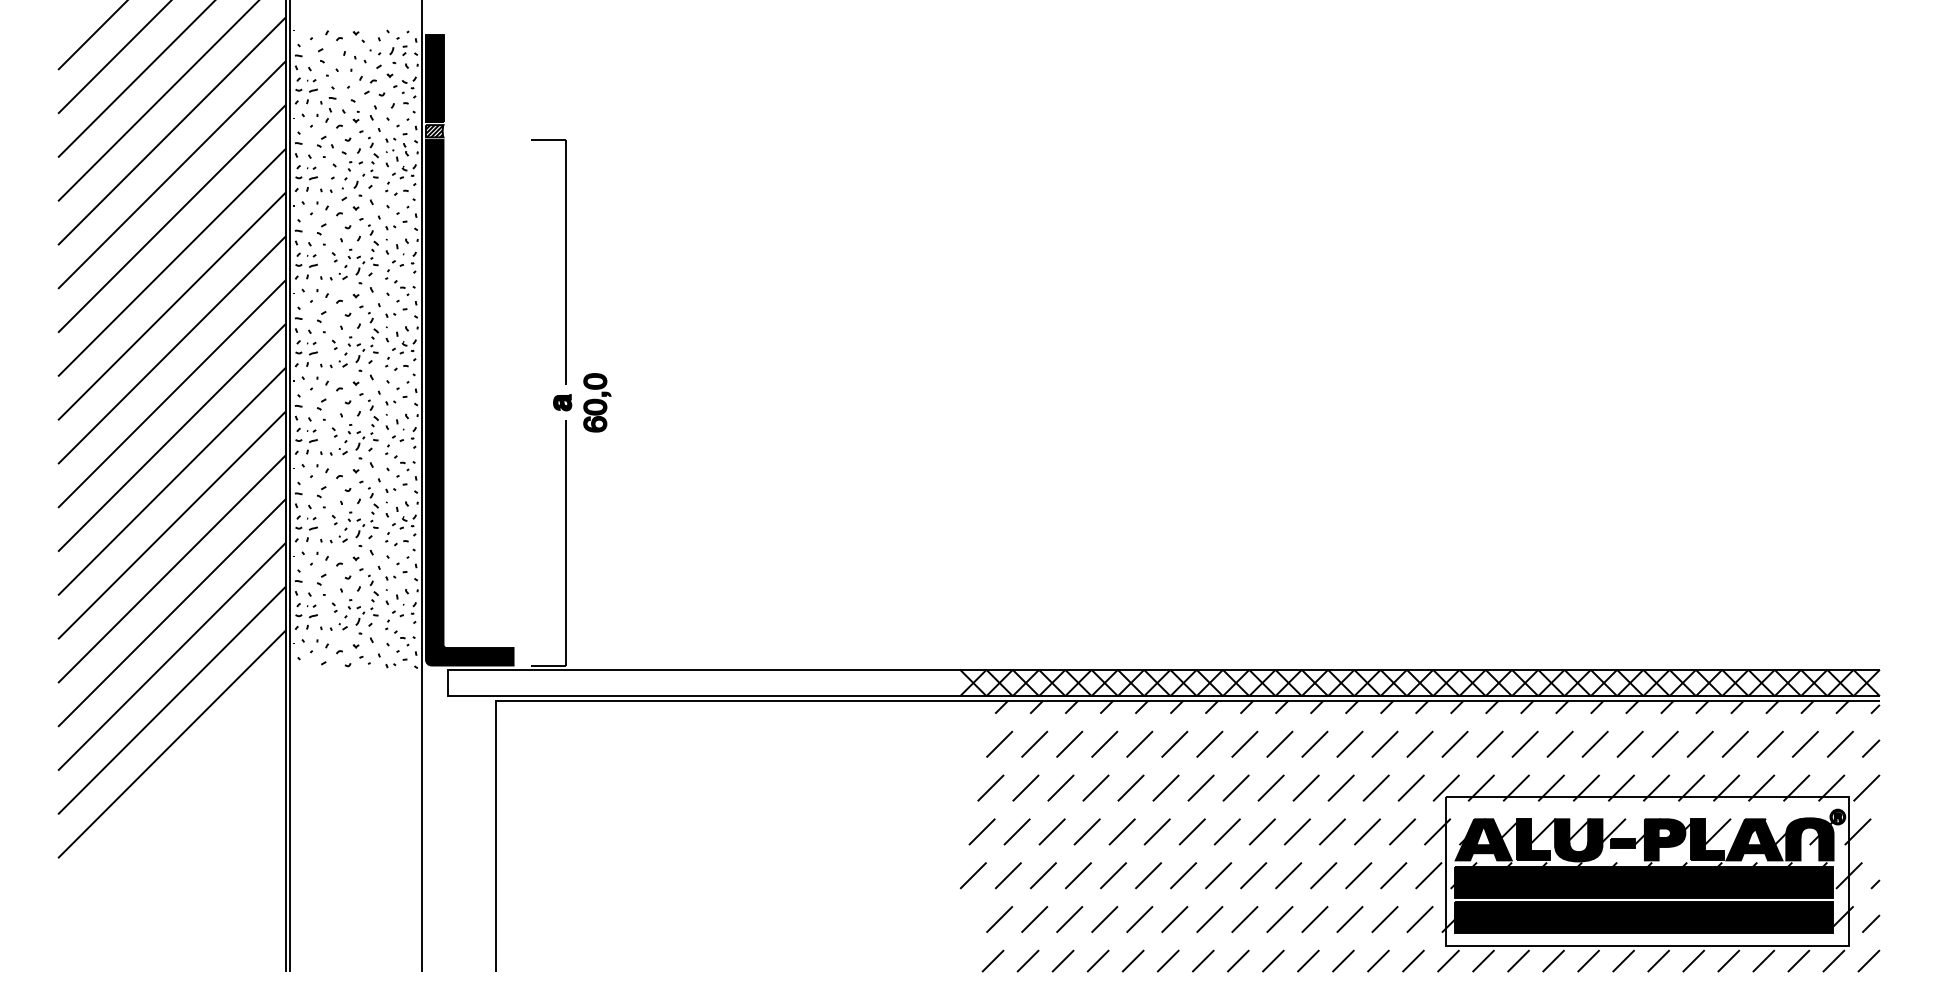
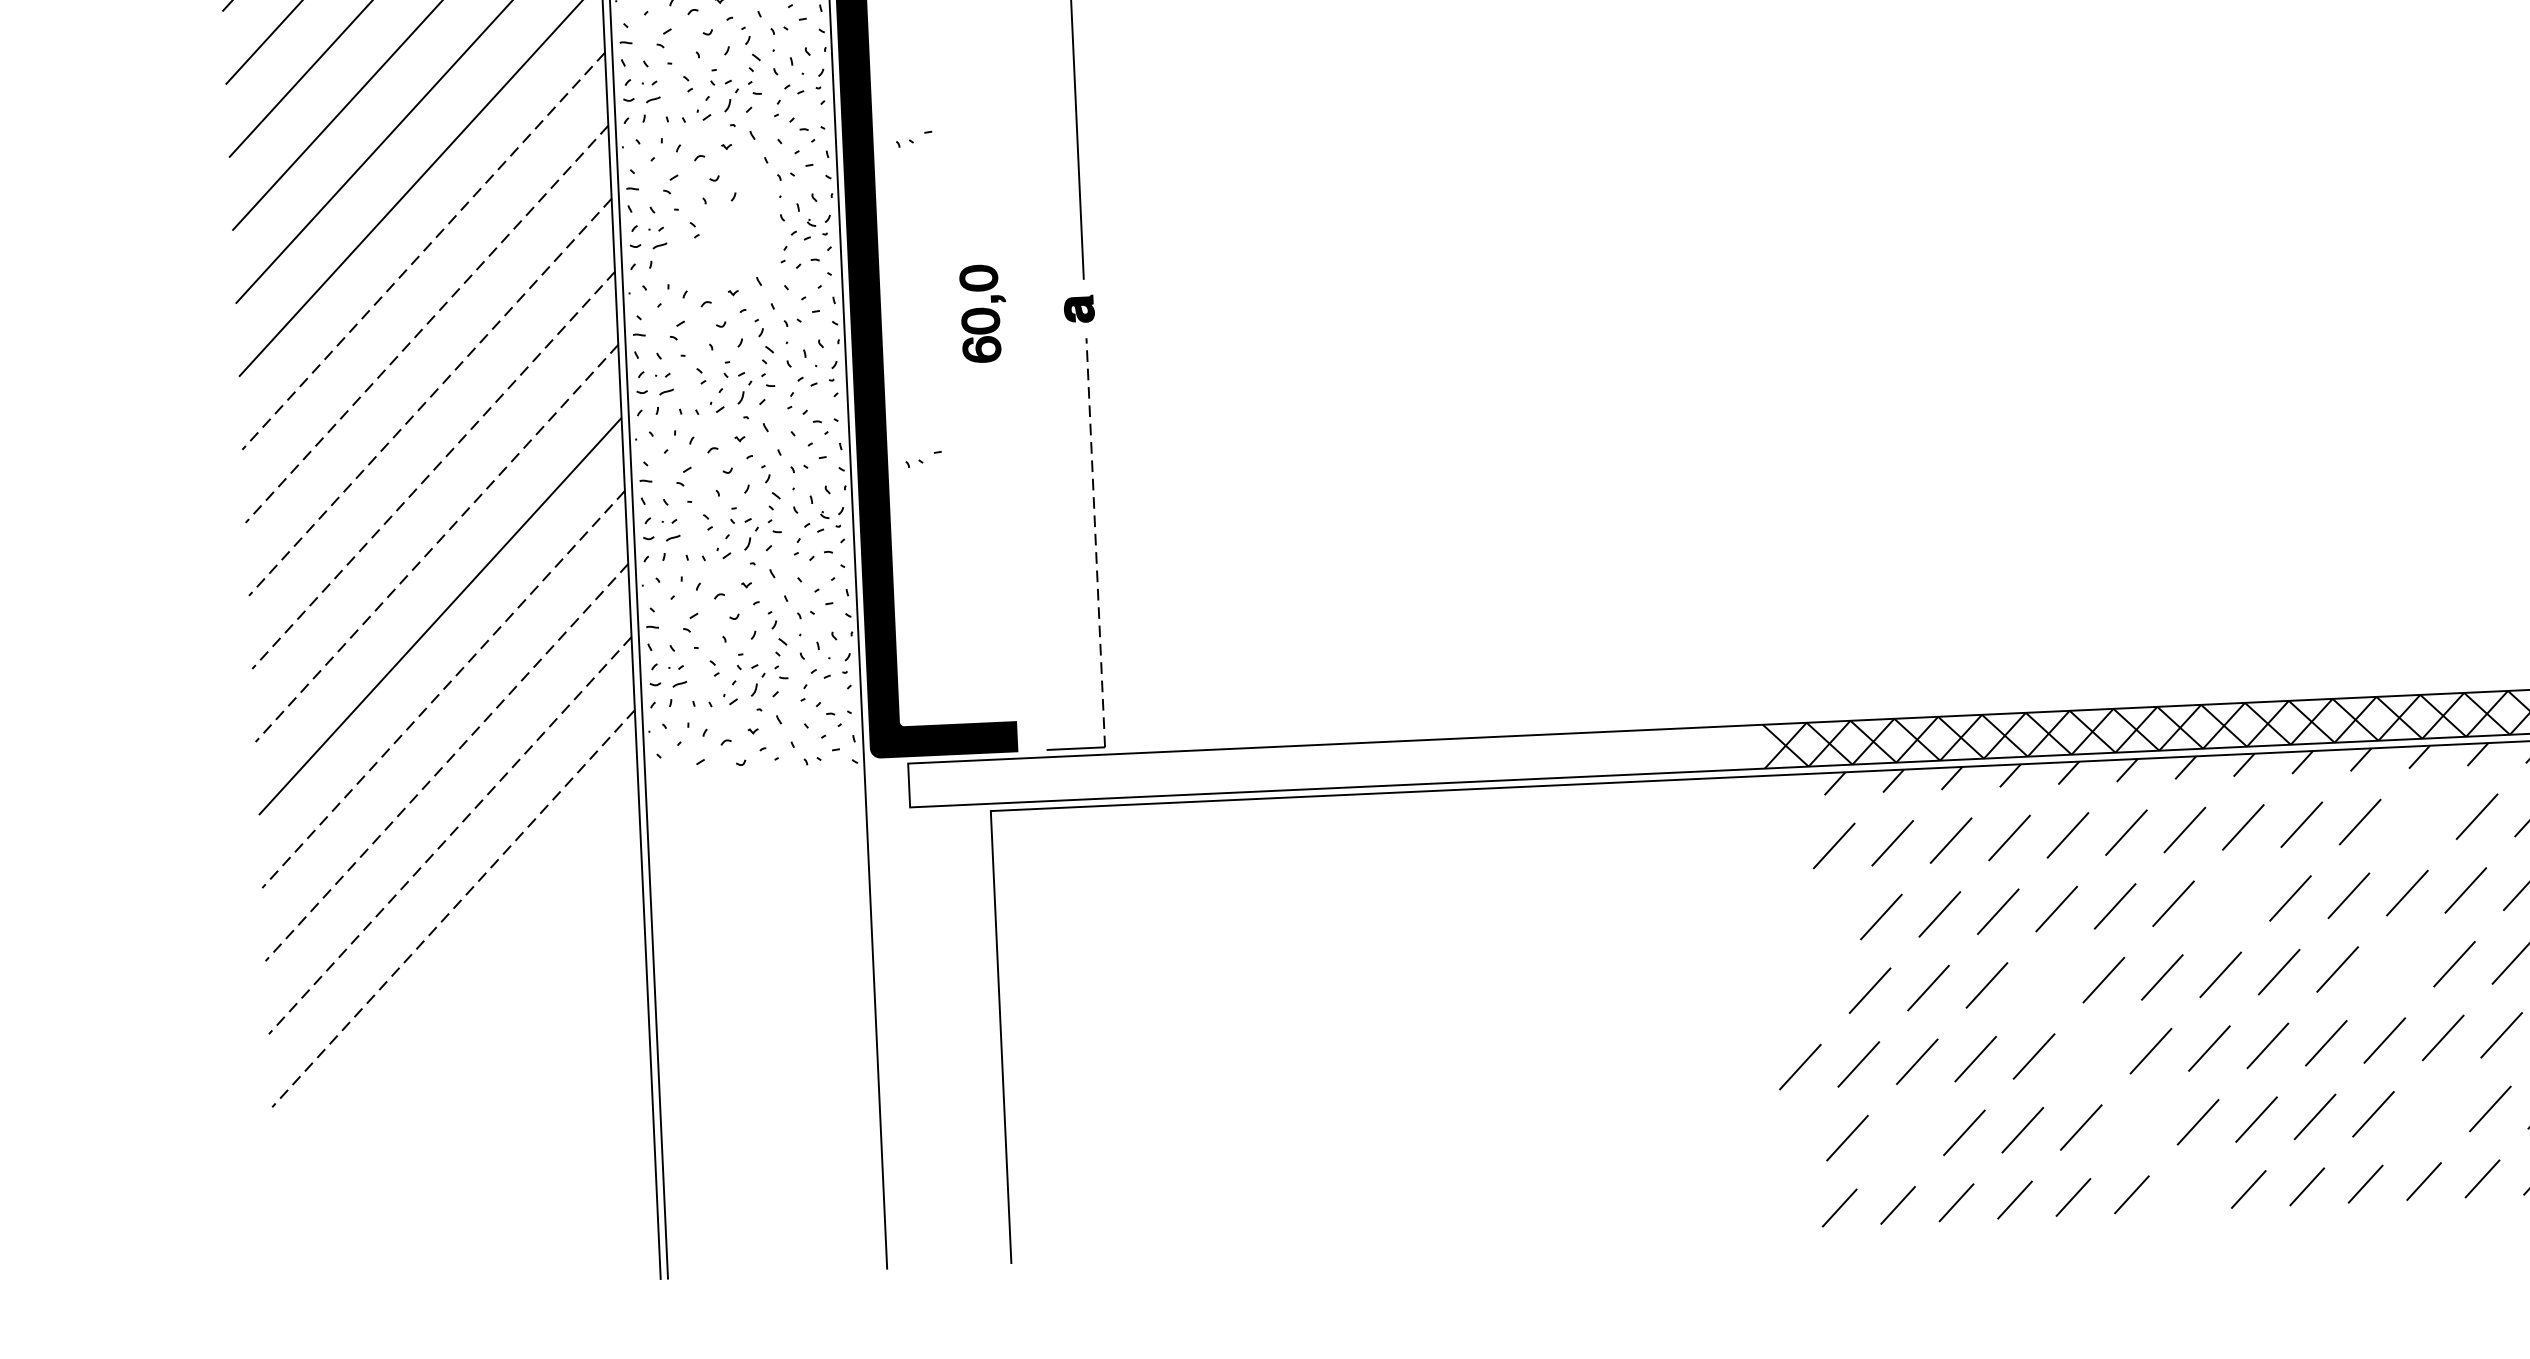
part: (468, 296) -> (914, 139), added
part: (349, 338) -> (718, 218), removed
line: (171, 350) -> (422, 251), solid -> dashed
line: (171, 394) -> (426, 325), solid -> dashed
part: (597, 402) -> (984, 313), moved
line: (171, 438) -> (429, 398), solid -> dashed
line: (171, 481) -> (432, 470), solid -> dashed
part: (465, 487) -> (923, 457), added
line: (171, 525) -> (436, 543), solid -> dashed
line: (566, 542) -> (1096, 542), solid -> dashed
line: (171, 613) -> (442, 690), solid -> dashed
line: (171, 657) -> (446, 763), solid -> dashed
line: (171, 700) -> (449, 835), solid -> dashed
line: (1349, 743) -> (2417, 818), removed
line: (171, 744) -> (452, 908), solid -> dashed
line: (990, 787) -> (1822, 918), removed
line: (1235, 787) -> (2230, 900), removed
line: (981, 831) -> (1810, 992), removed
line: (1121, 831) -> (2044, 982), removed
line: (1332, 831) -> (2396, 966), removed
line: (1148, 875) -> (2092, 1053), removed
line: (1034, 919) -> (1905, 1135), removed
line: (1174, 919) -> (2139, 1124), removed
line: (1349, 919) -> (2431, 1111), removed
line: (1203, 960) -> (2190, 1191), removed

